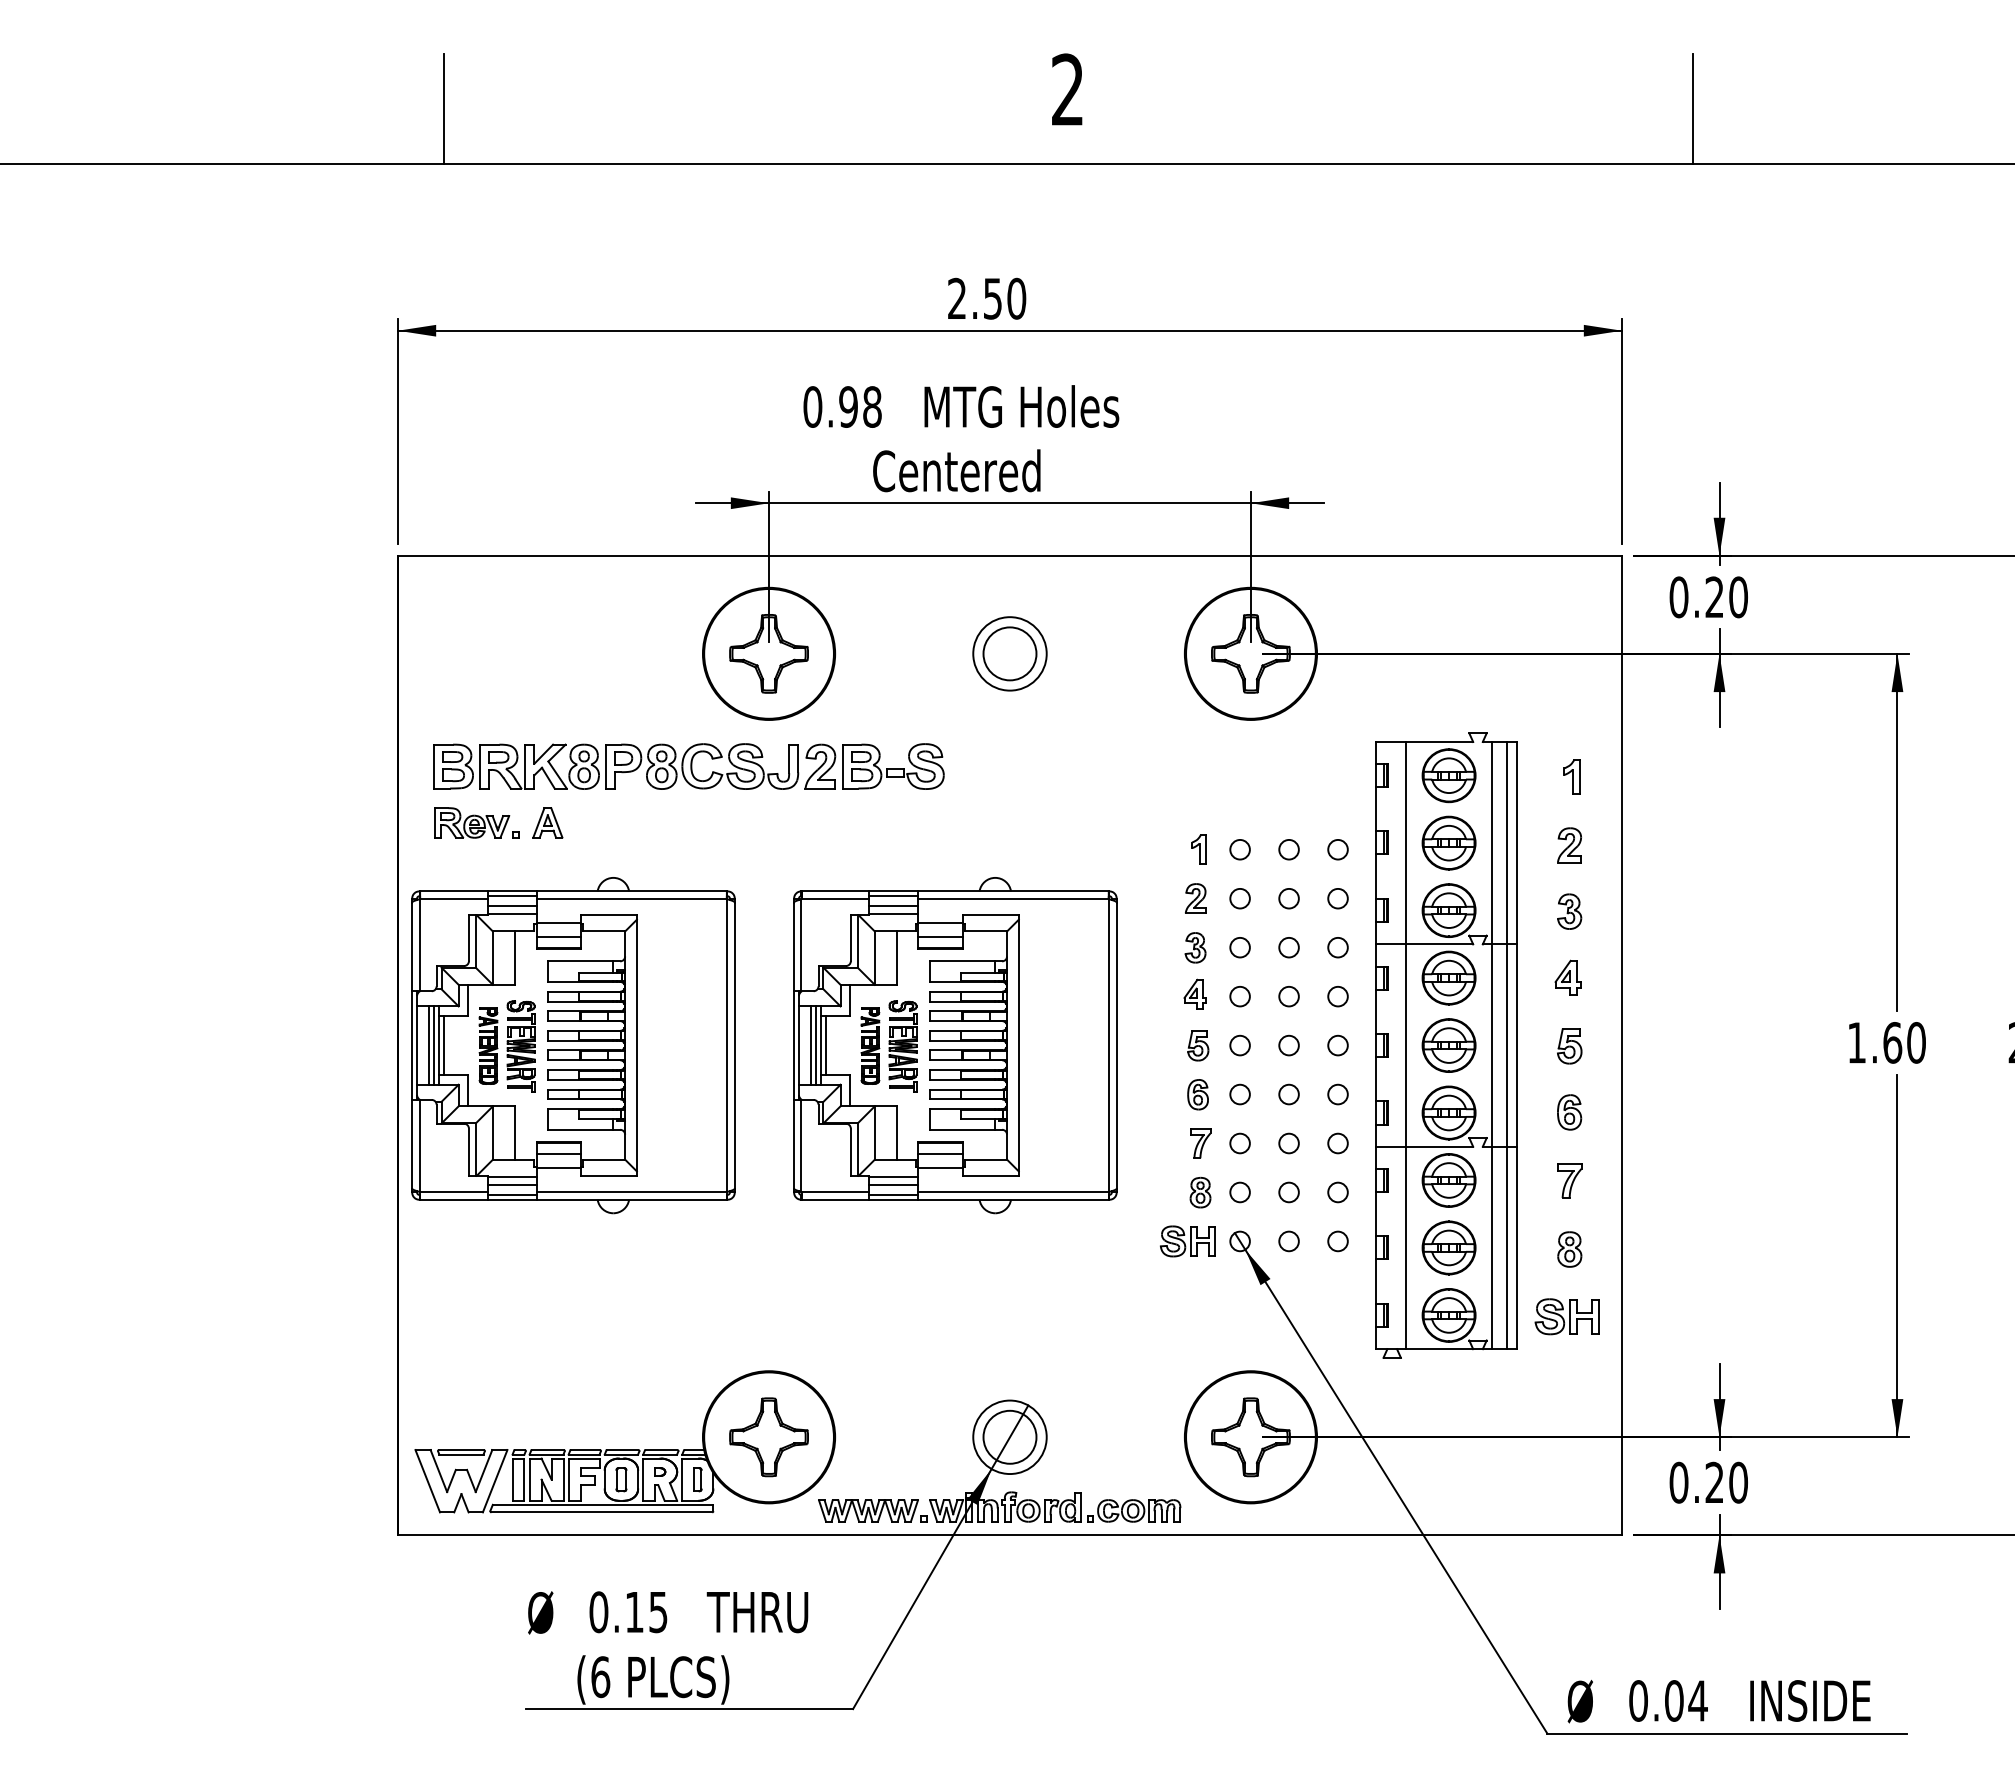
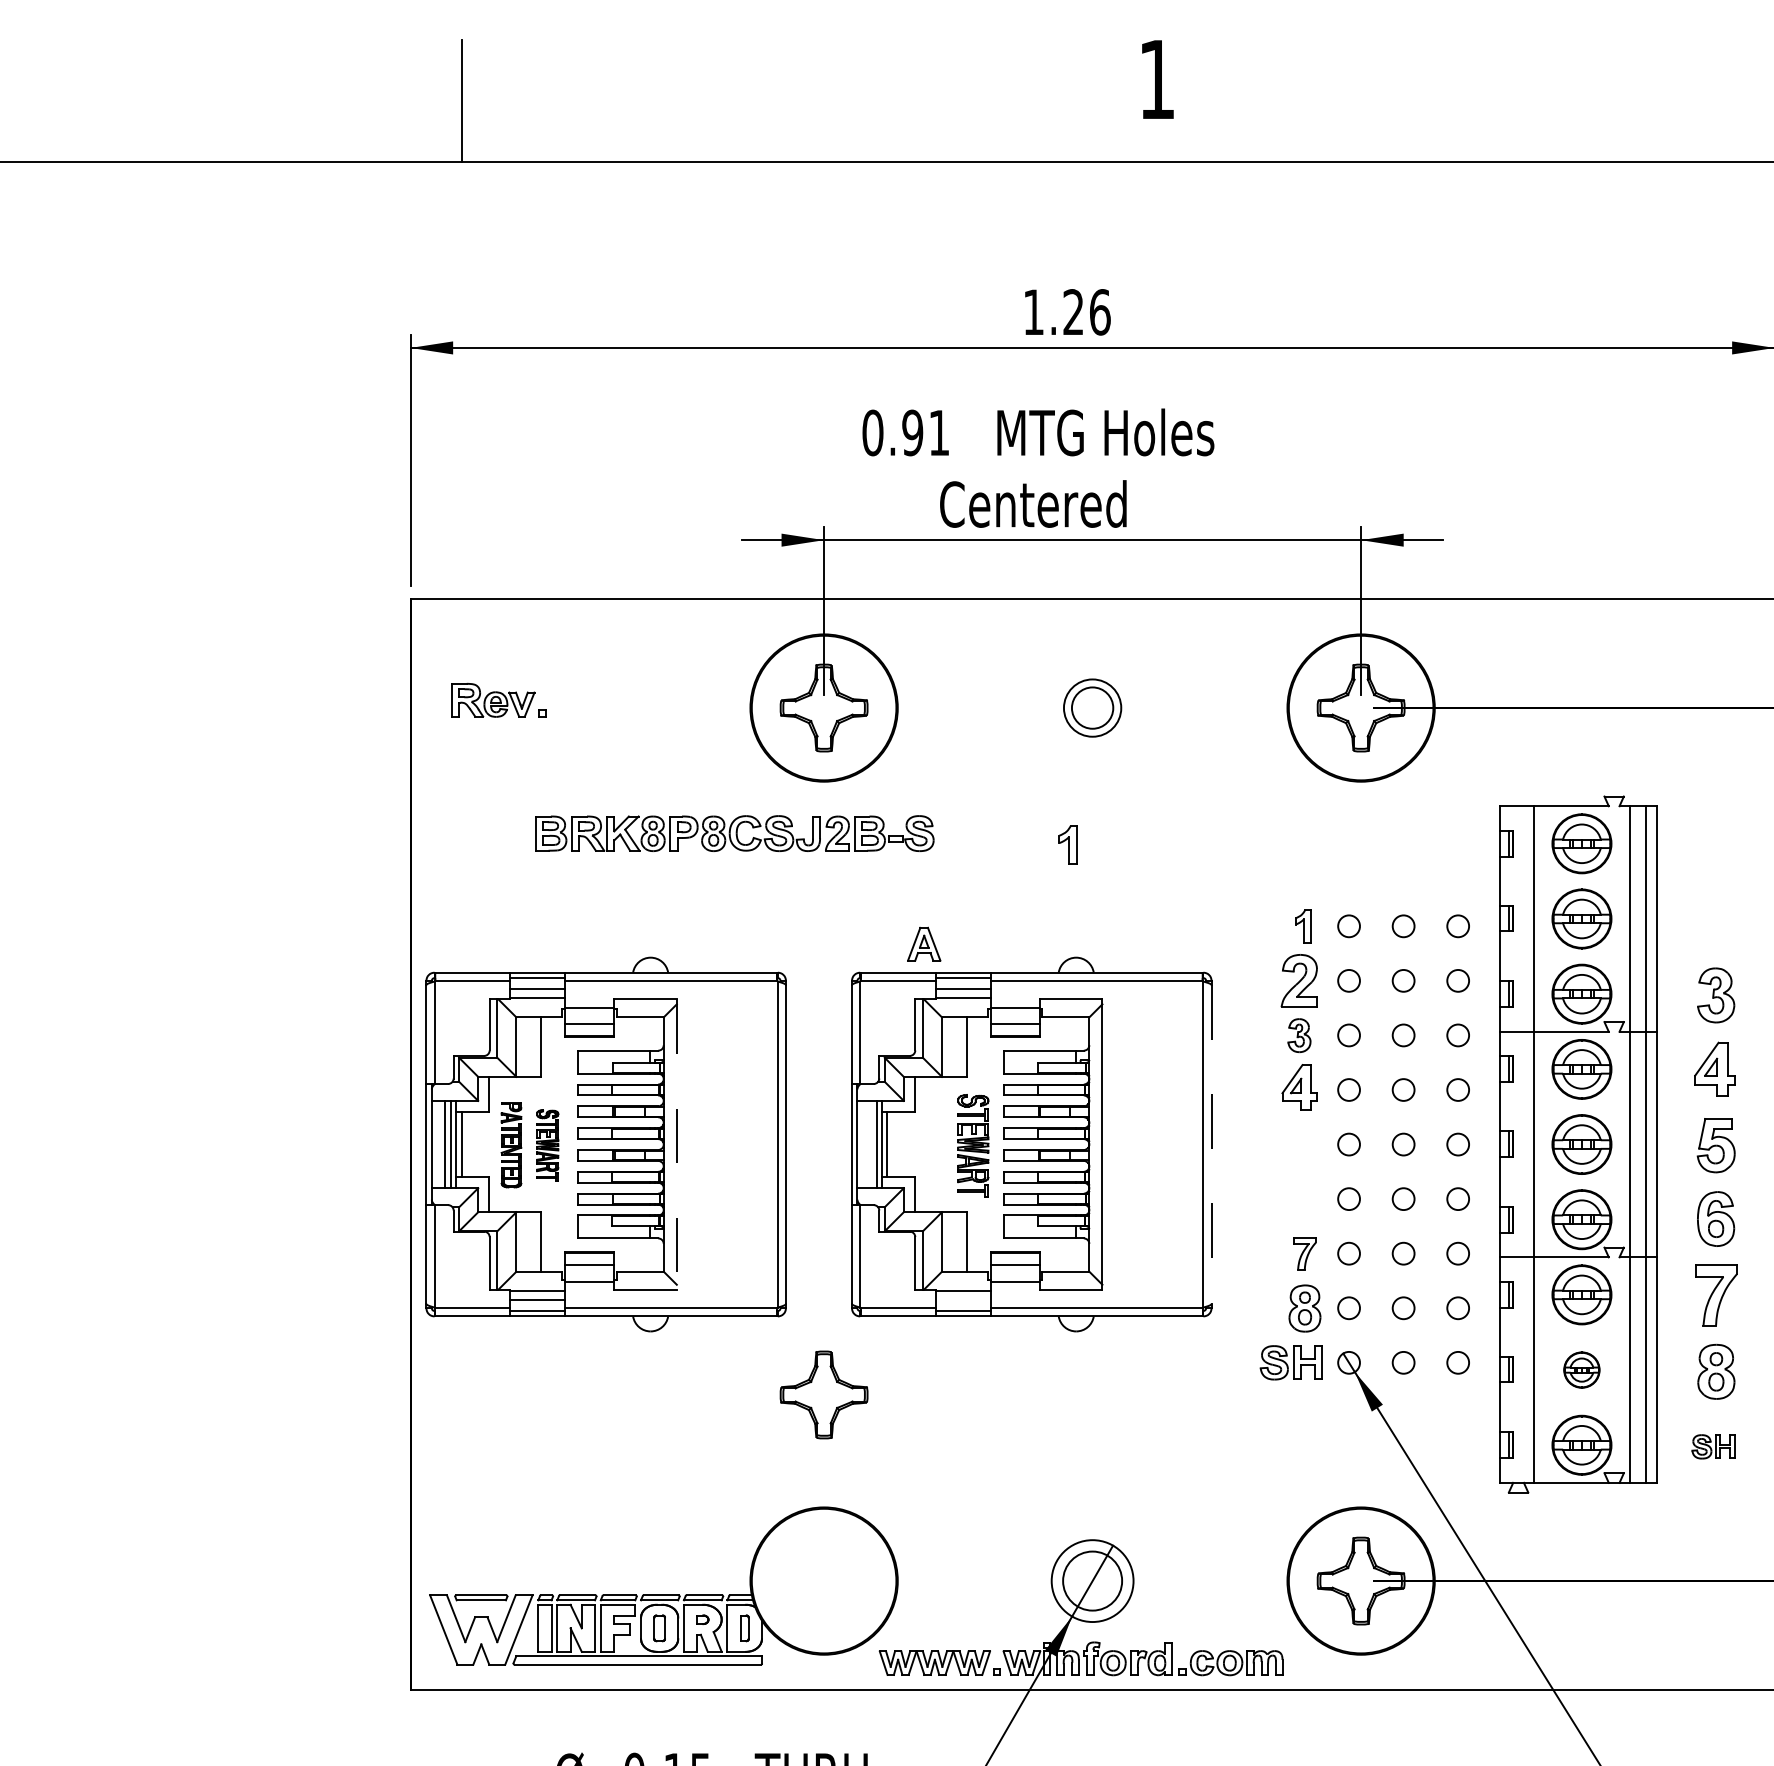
text: (1067, 89) -> (1156, 79), 2 -> 1
text: (987, 298) -> (1067, 312), 2.50 -> 1.26
text: (872, 406) -> (939, 432), 0.98 -> 0.91
part: (1009, 653) -> (1092, 707), size x0.7
part: (688, 766) -> (734, 833), size x0.7
part: (1571, 776) -> (1067, 844), moved
part: (476, 822) -> (498, 699), moved
part: (547, 822) -> (923, 943), moved
part: (1569, 845) -> (1716, 921), removed
part: (1195, 898) -> (1299, 980), size x1.6
part: (1569, 911) -> (1716, 995), size x1.4
part: (1567, 977) -> (1713, 1068), size x1.4
part: (1194, 993) -> (1298, 1086), size x1.4
line: (811, 1045) -> (871, 1144), removed
part: (870, 1045) -> (937, 1144), removed
line: (1116, 1045) -> (1211, 1144), solid -> dashed
part: (1198, 1045) -> (1302, 1144), removed
part: (520, 1046) -> (547, 1145), size x0.7
line: (636, 1046) -> (676, 1145), solid -> dashed
part: (1569, 1046) -> (1716, 1145), size x1.4
part: (1197, 1094) -> (1301, 1199), removed
part: (1569, 1112) -> (1716, 1219), size x1.4
part: (1569, 1180) -> (1716, 1294), size x1.6
line: (893, 1185) -> (962, 1300), removed
part: (1200, 1192) -> (1304, 1308), size x1.4
part: (1448, 1247) -> (1581, 1369), size x0.6
part: (1569, 1249) -> (1716, 1371), size x1.4
part: (1566, 1316) -> (1712, 1446), size x0.6
part: (768, 1437) -> (823, 1395), moved

